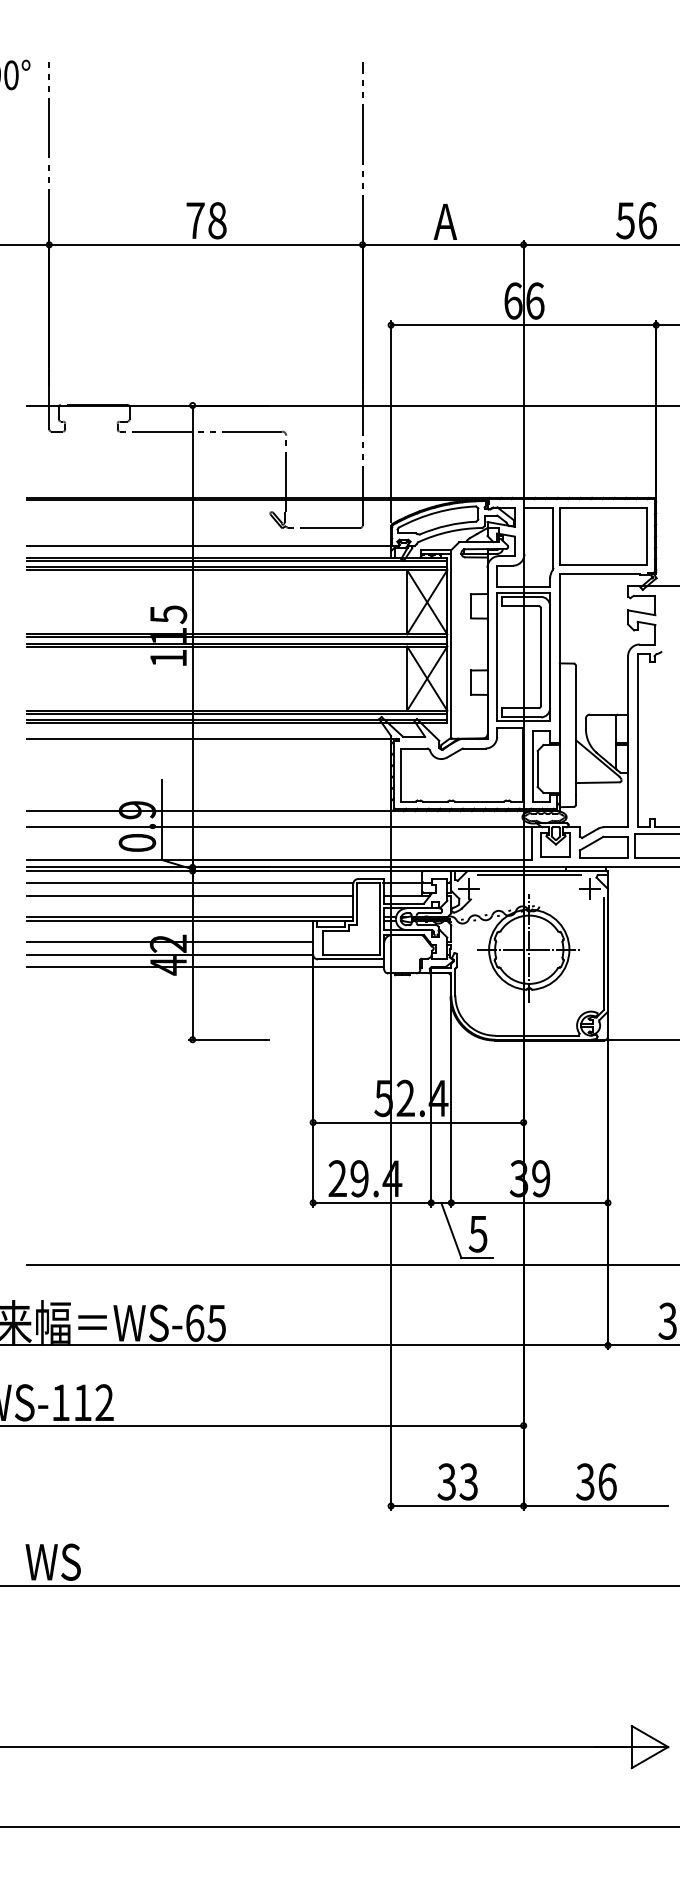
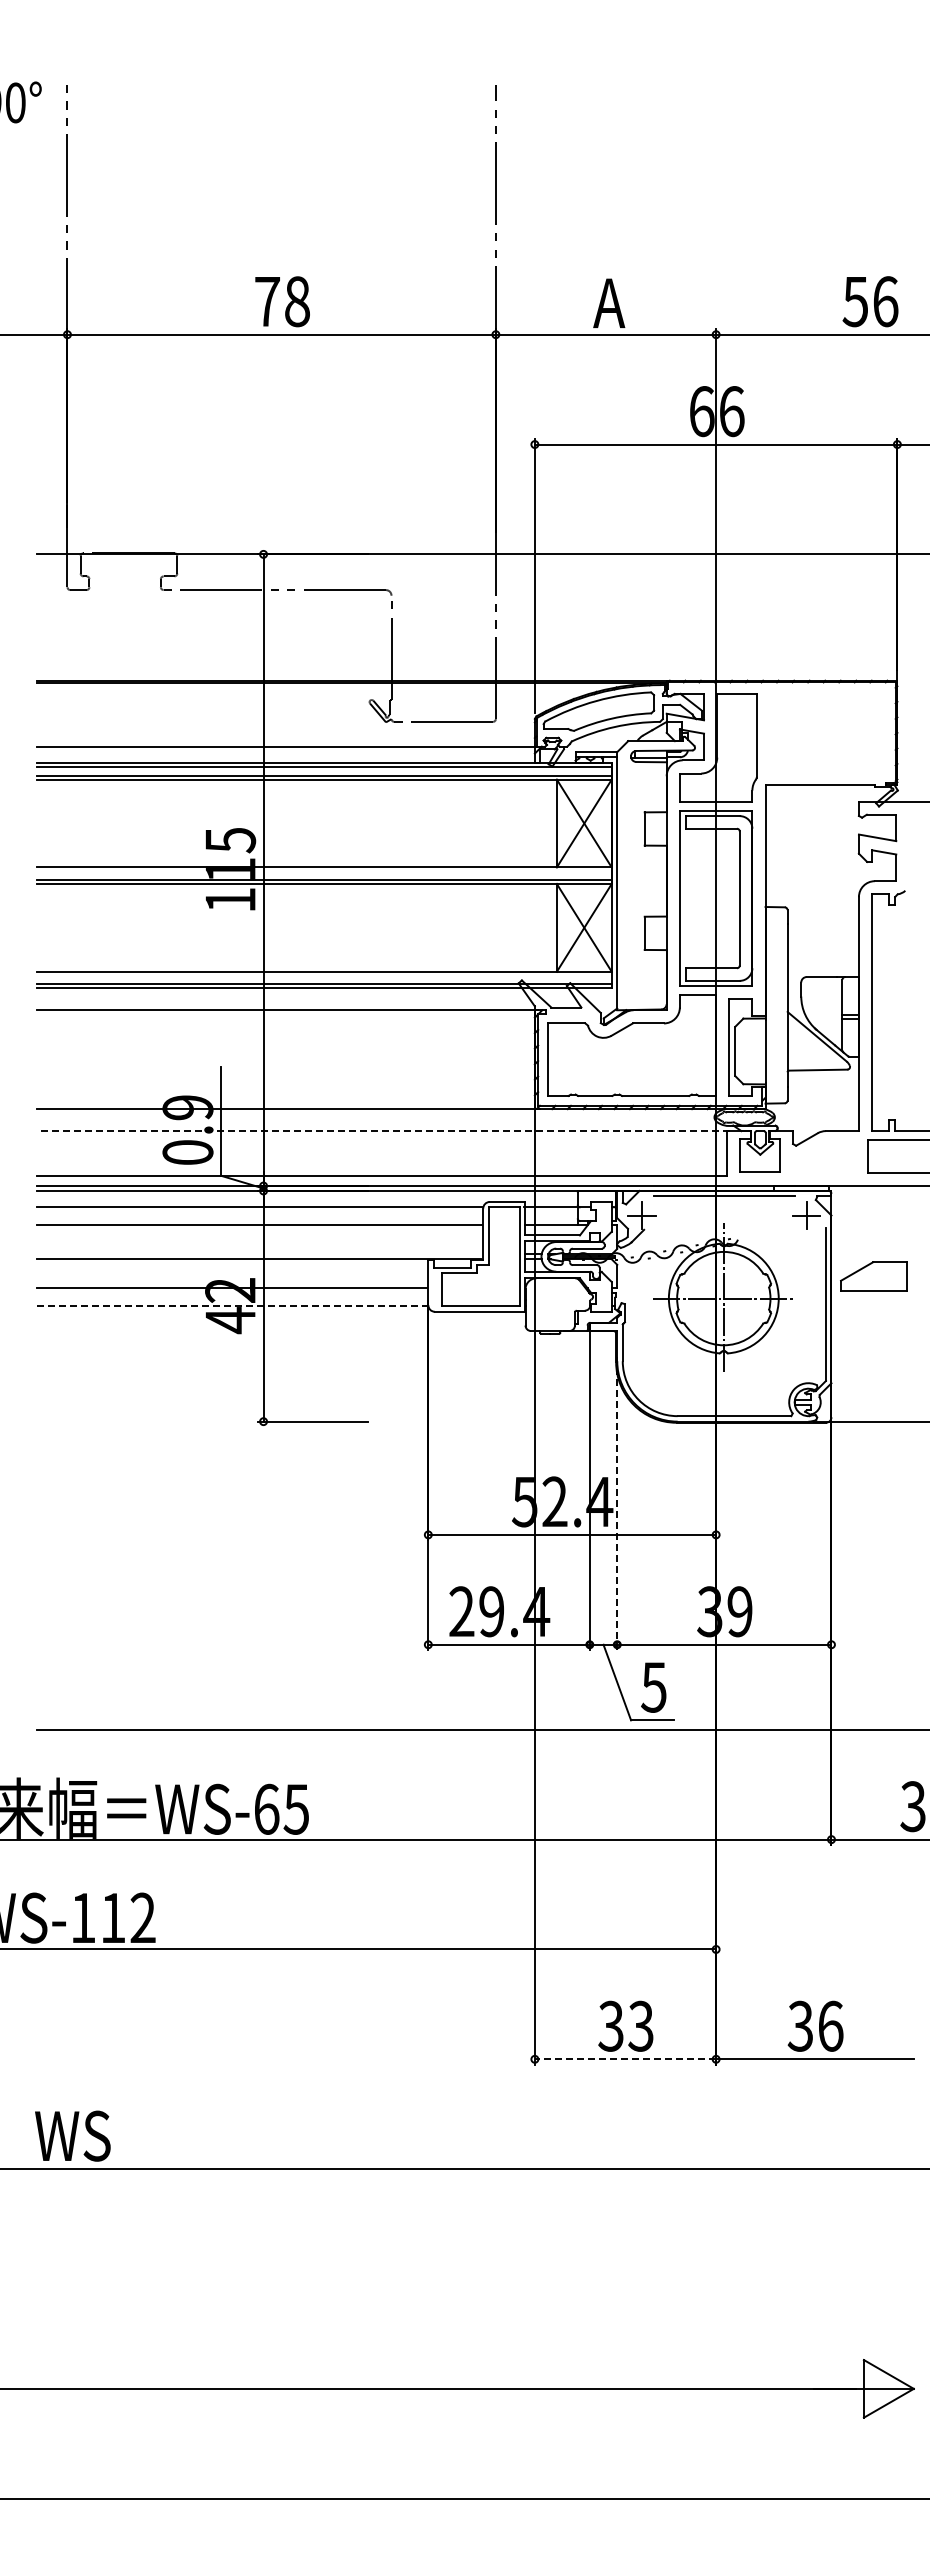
part: (602, 535) -> (824, 732), removed
line: (237, 637) -> (324, 871), removed
line: (237, 713) -> (324, 975), removed
line: (280, 827) -> (383, 1131), solid -> dashed
part: (603, 847) -> (873, 1276), moved
line: (189, 917) -> (259, 1254), removed
line: (169, 955) -> (232, 1306), solid -> dashed
line: (205, 967) -> (280, 1322), removed
line: (451, 1099) -> (617, 1503), solid -> dashed
line: (457, 1506) -> (625, 2059), solid -> dashed

